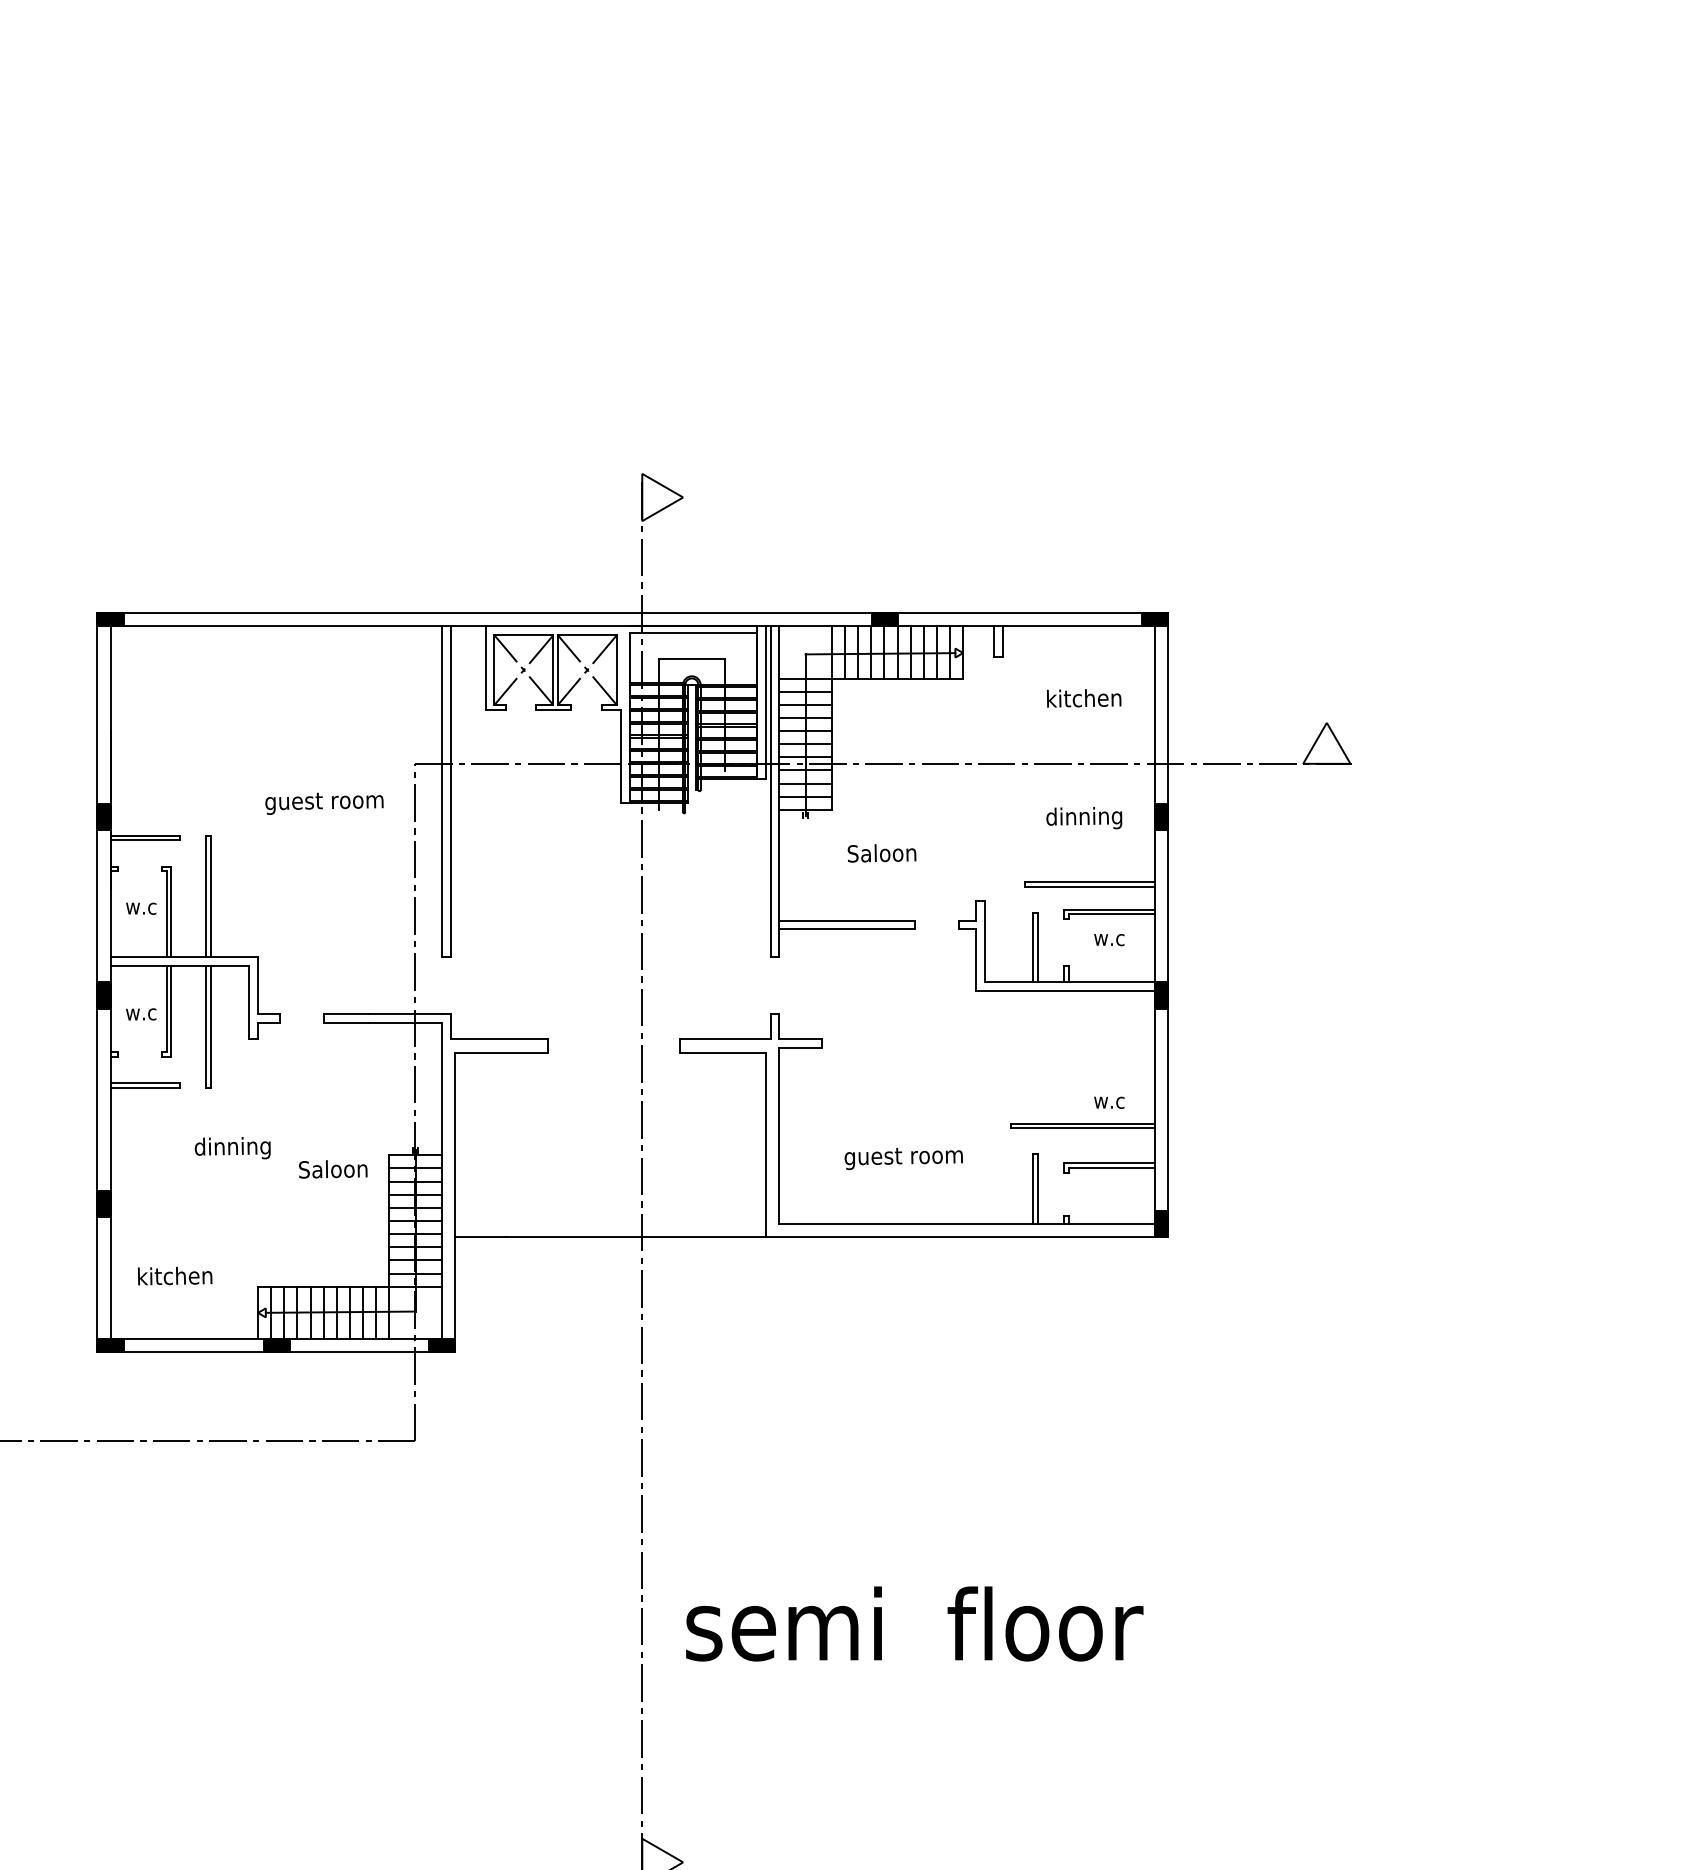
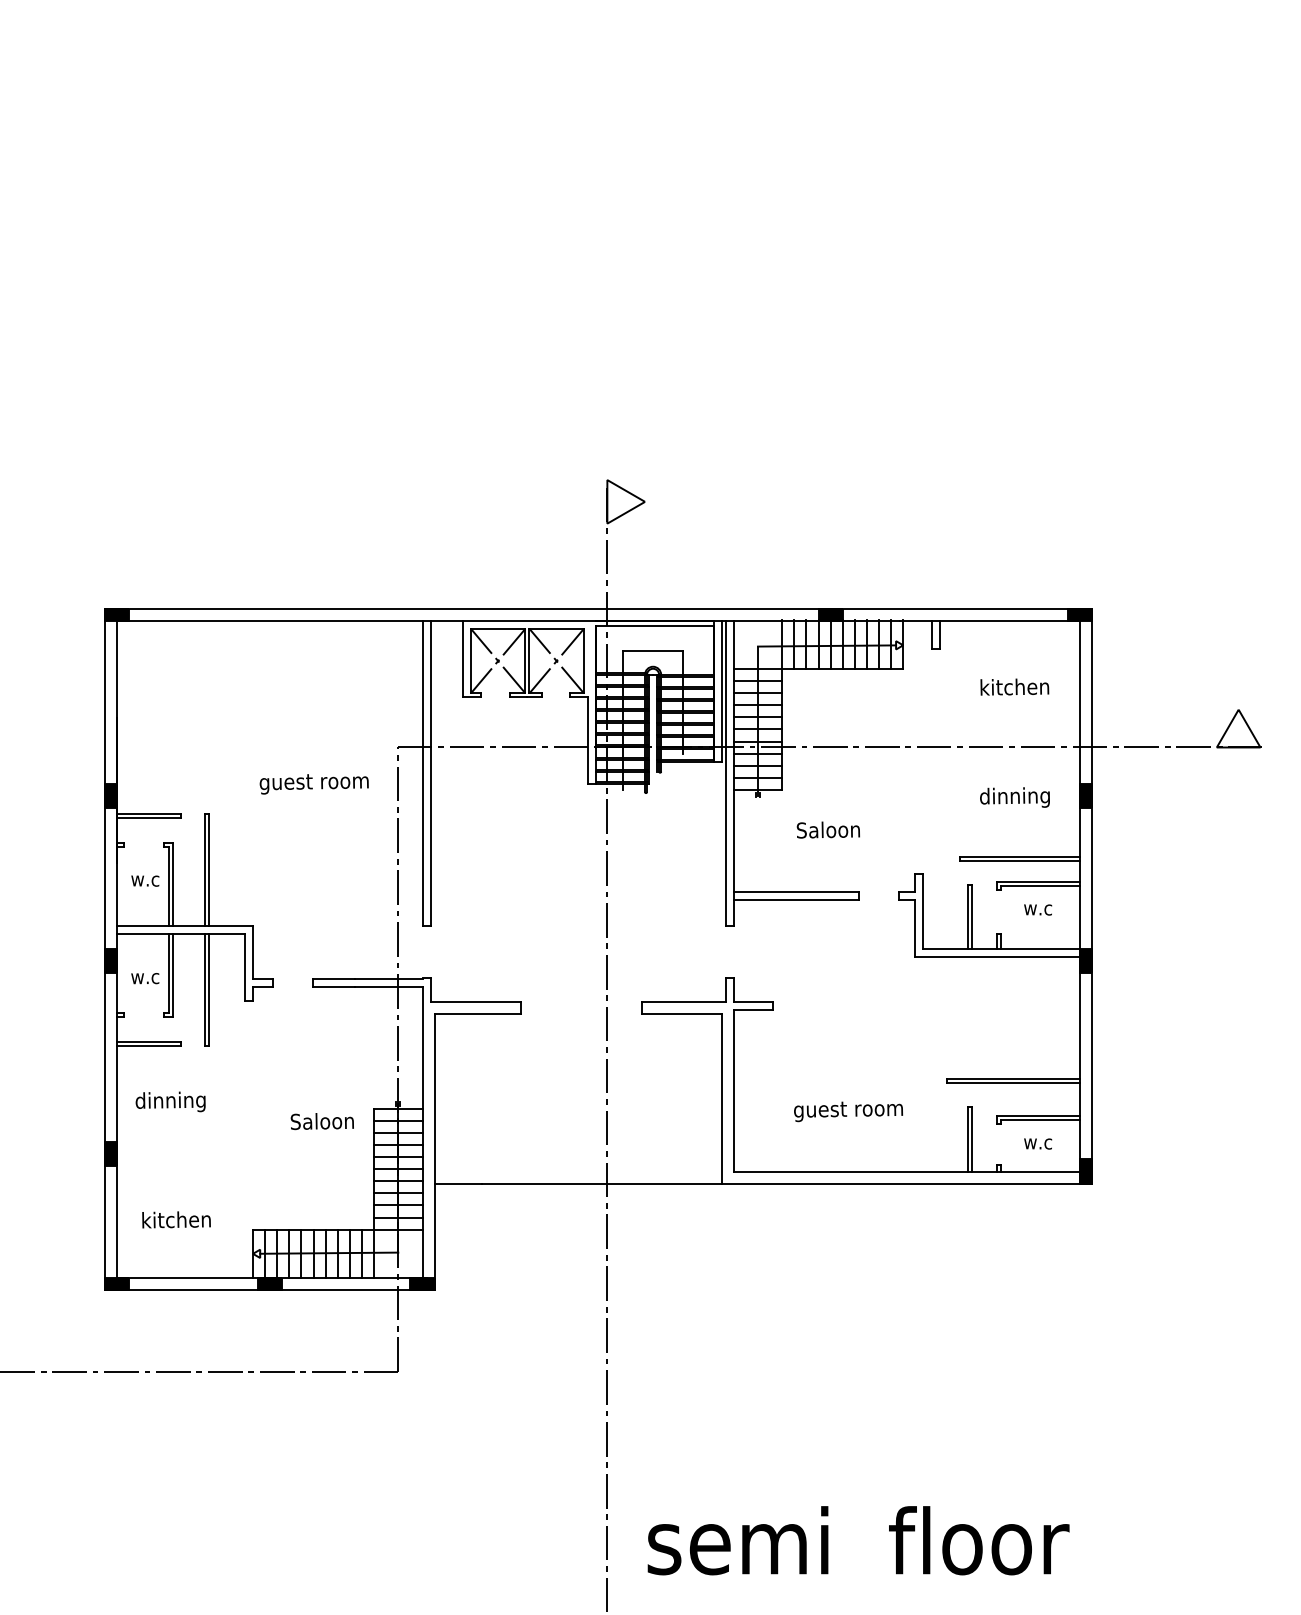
text: (1109, 1102) -> (1038, 1143), moved
text: (232, 1148) -> (170, 1102), moved

